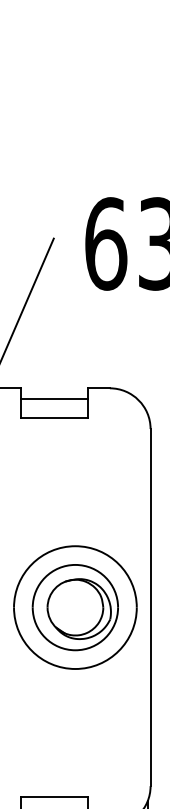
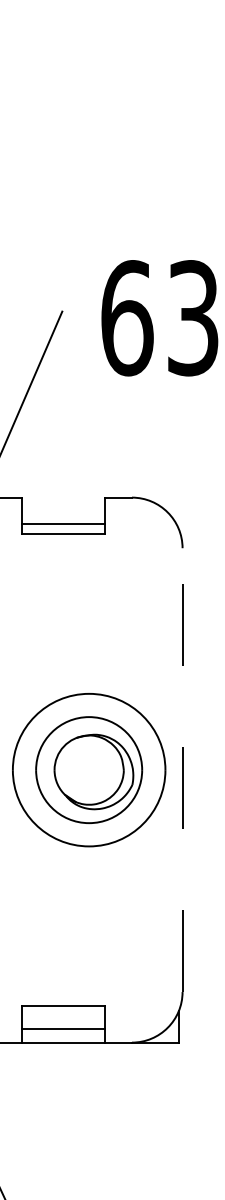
line: (54, 399) -> (63, 524), moved
line: (150, 607) -> (182, 770), solid -> dashed

